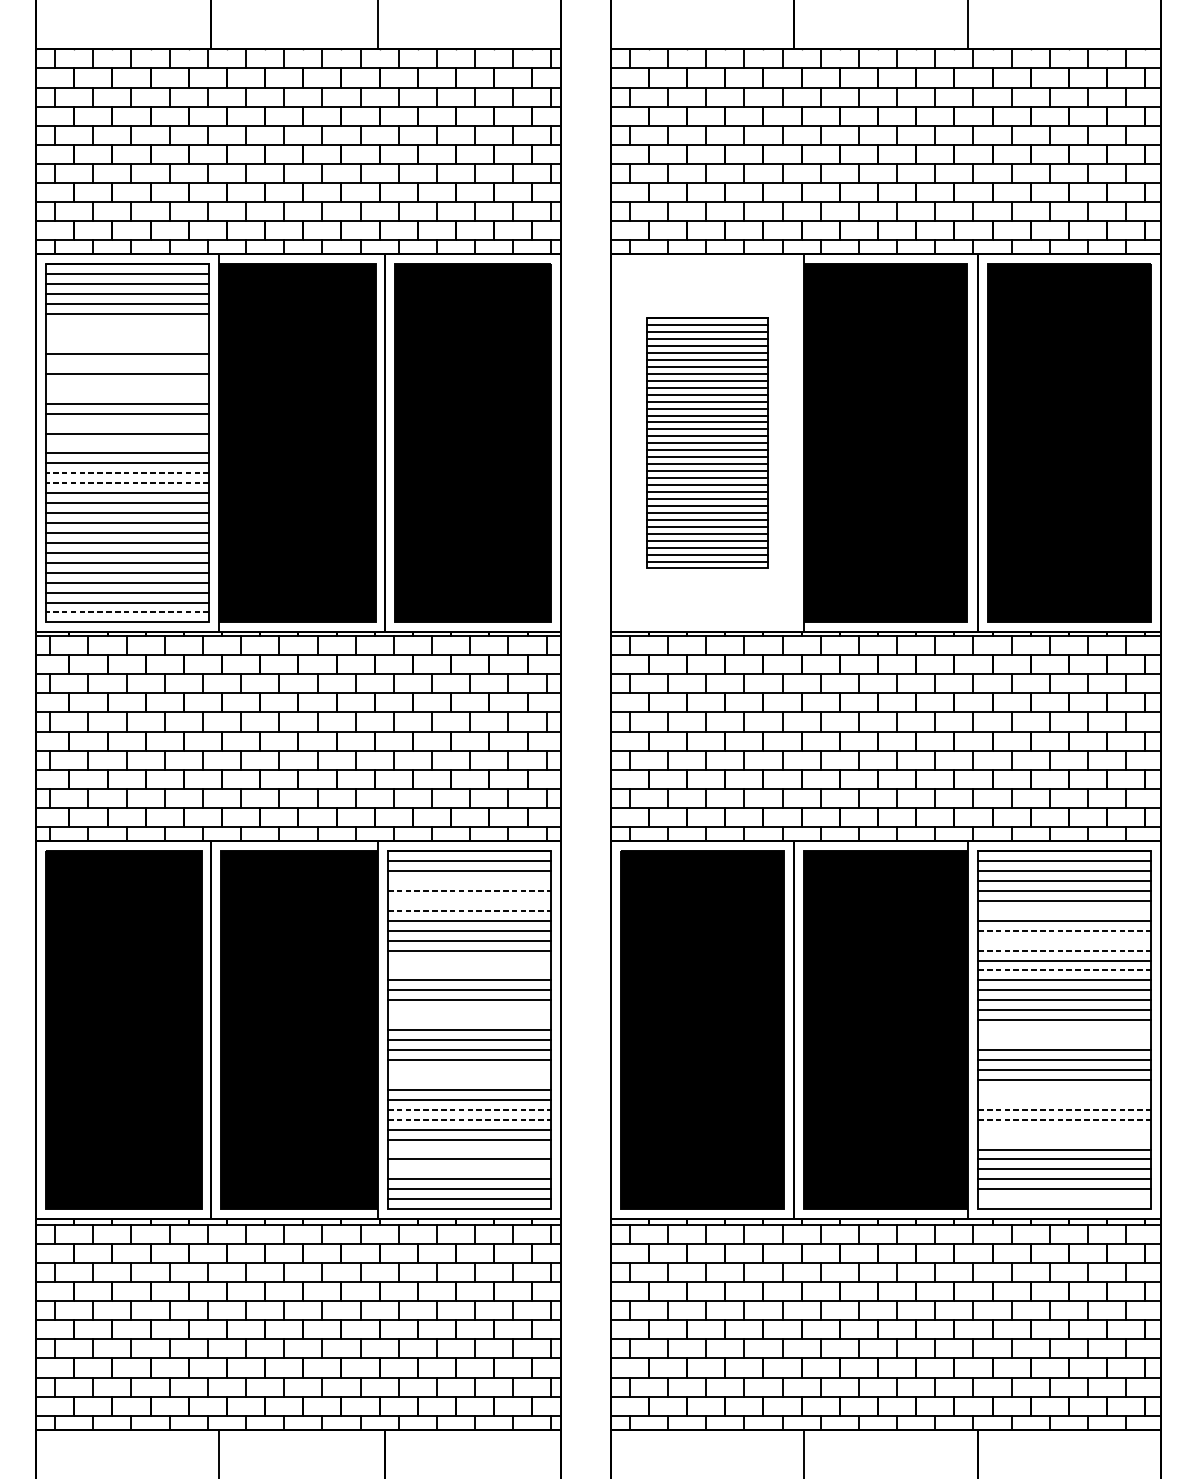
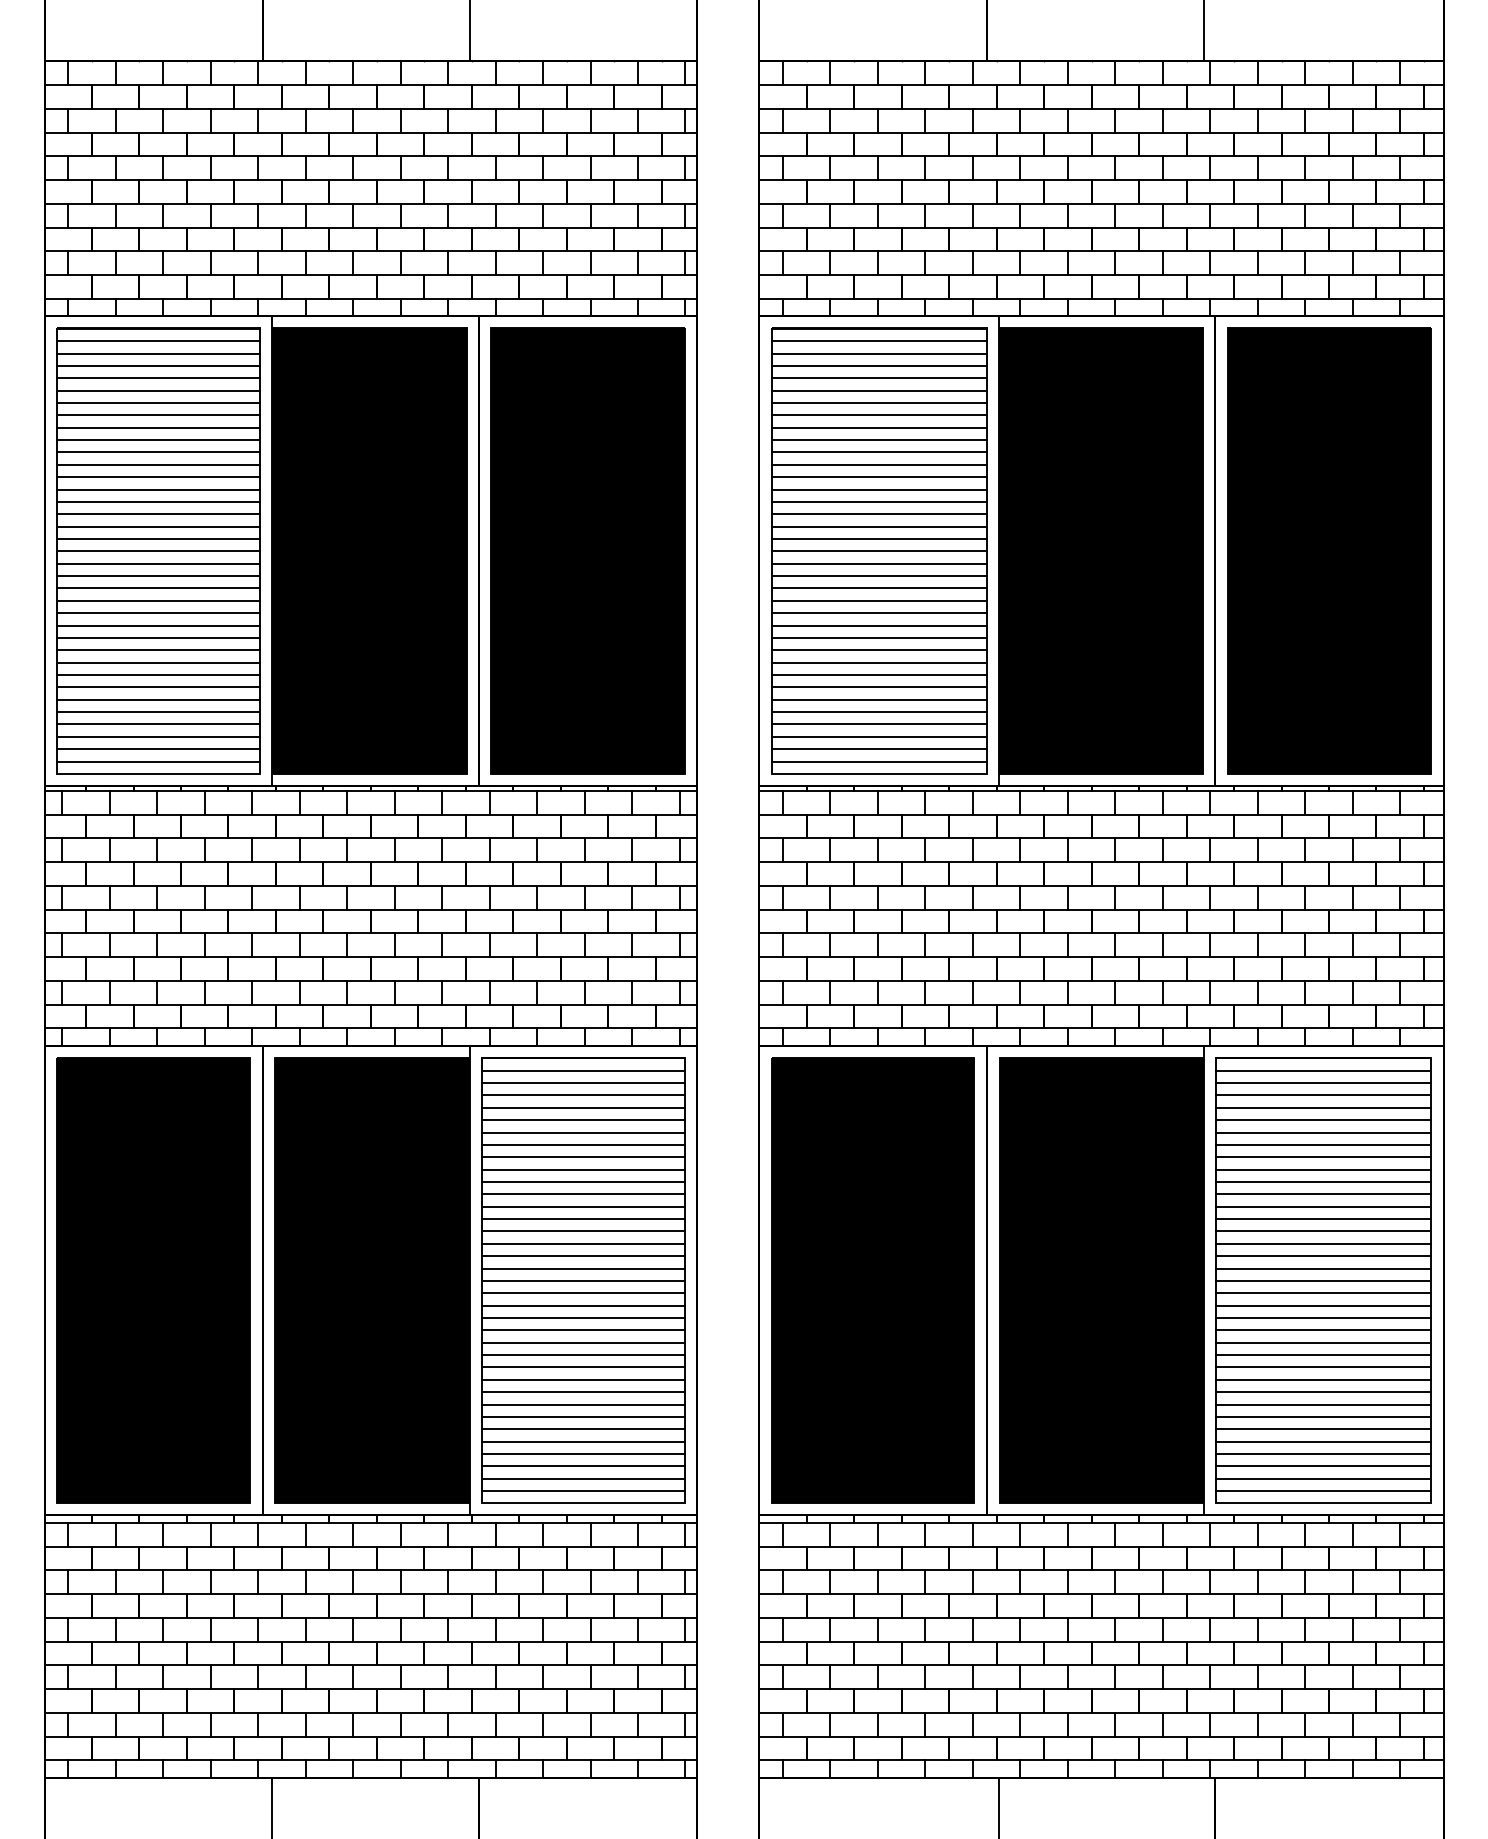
line: (126, 324) -> (157, 403), added
line: (126, 334) -> (157, 415), added
line: (126, 343) -> (157, 427), added
line: (126, 363) -> (157, 452), added
line: (126, 384) -> (157, 477), added
line: (126, 393) -> (157, 489), added
line: (126, 423) -> (157, 526), added
part: (707, 442) -> (879, 550), size x1.43
line: (126, 443) -> (157, 551), added
line: (126, 473) -> (157, 588), dashed -> solid
line: (126, 482) -> (157, 600), dashed -> solid
line: (126, 612) -> (157, 761), dashed -> solid
line: (469, 881) -> (583, 1095), added
line: (470, 890) -> (584, 1107), dashed -> solid
line: (469, 901) -> (583, 1120), added
line: (470, 910) -> (584, 1132), dashed -> solid
line: (1064, 910) -> (1323, 1132), added
line: (1064, 930) -> (1323, 1157), dashed -> solid
line: (1064, 940) -> (1323, 1169), added
line: (1064, 951) -> (1323, 1182), dashed -> solid
line: (469, 960) -> (583, 1194), added
line: (469, 970) -> (583, 1206), added
line: (1064, 970) -> (1323, 1206), dashed -> solid
line: (469, 1010) -> (583, 1256), added
line: (469, 1020) -> (583, 1268), added
line: (1064, 1029) -> (1323, 1280), added
line: (1064, 1040) -> (1323, 1293), added
line: (469, 1070) -> (583, 1330), added
line: (469, 1079) -> (583, 1342), added
line: (1064, 1090) -> (1323, 1355), added
line: (1064, 1099) -> (1323, 1367), added
line: (470, 1109) -> (584, 1379), dashed -> solid
line: (1064, 1109) -> (1323, 1379), dashed -> solid
line: (470, 1119) -> (584, 1392), dashed -> solid
line: (1064, 1119) -> (1323, 1392), dashed -> solid
line: (1064, 1129) -> (1323, 1404), added
line: (1064, 1139) -> (1323, 1416), added
line: (469, 1149) -> (583, 1429), added
line: (469, 1169) -> (583, 1454), added
line: (1064, 1199) -> (1323, 1491), added

